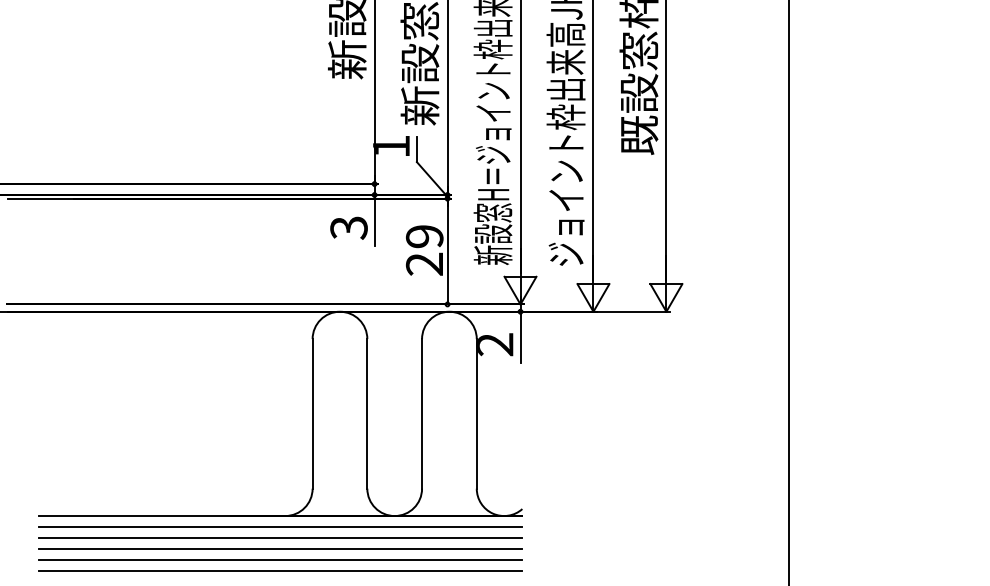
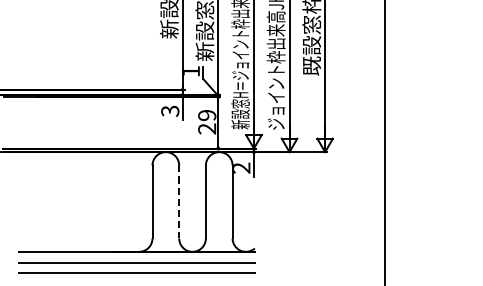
line: (367, 414) -> (179, 202), solid -> dashed
line: (279, 527) -> (136, 257), removed
line: (279, 548) -> (136, 267), removed
line: (279, 570) -> (136, 278), removed

